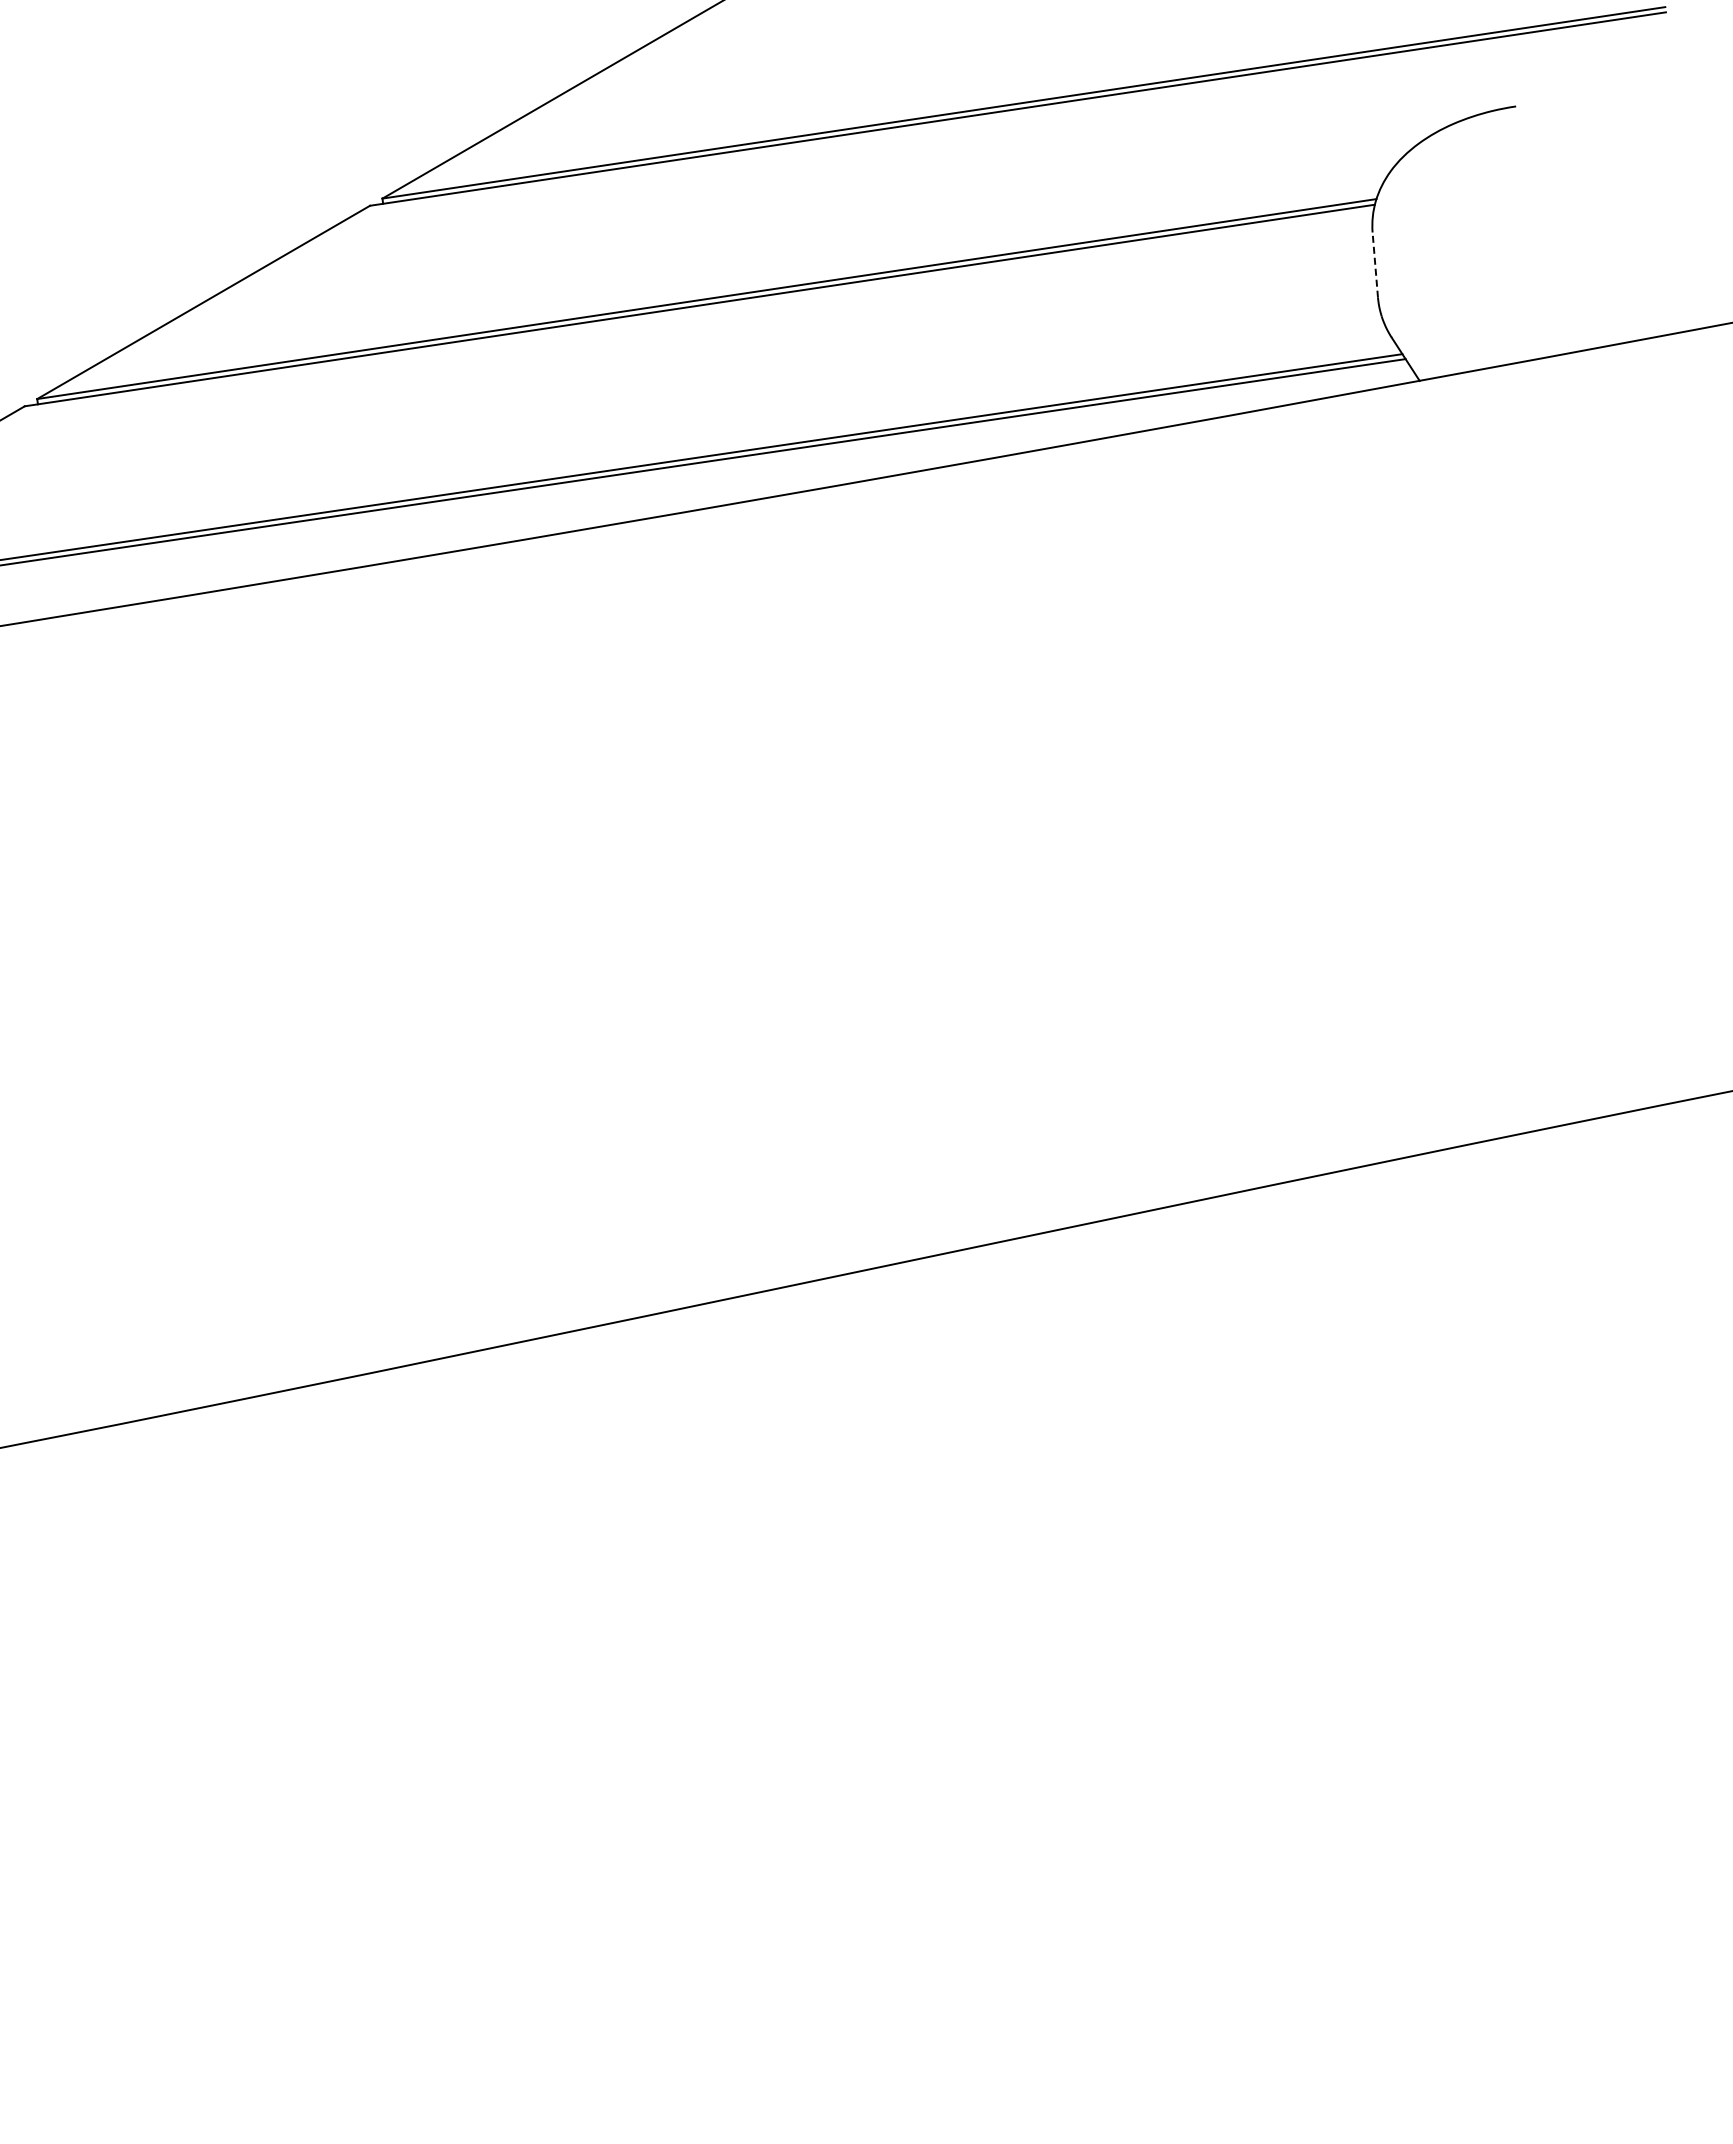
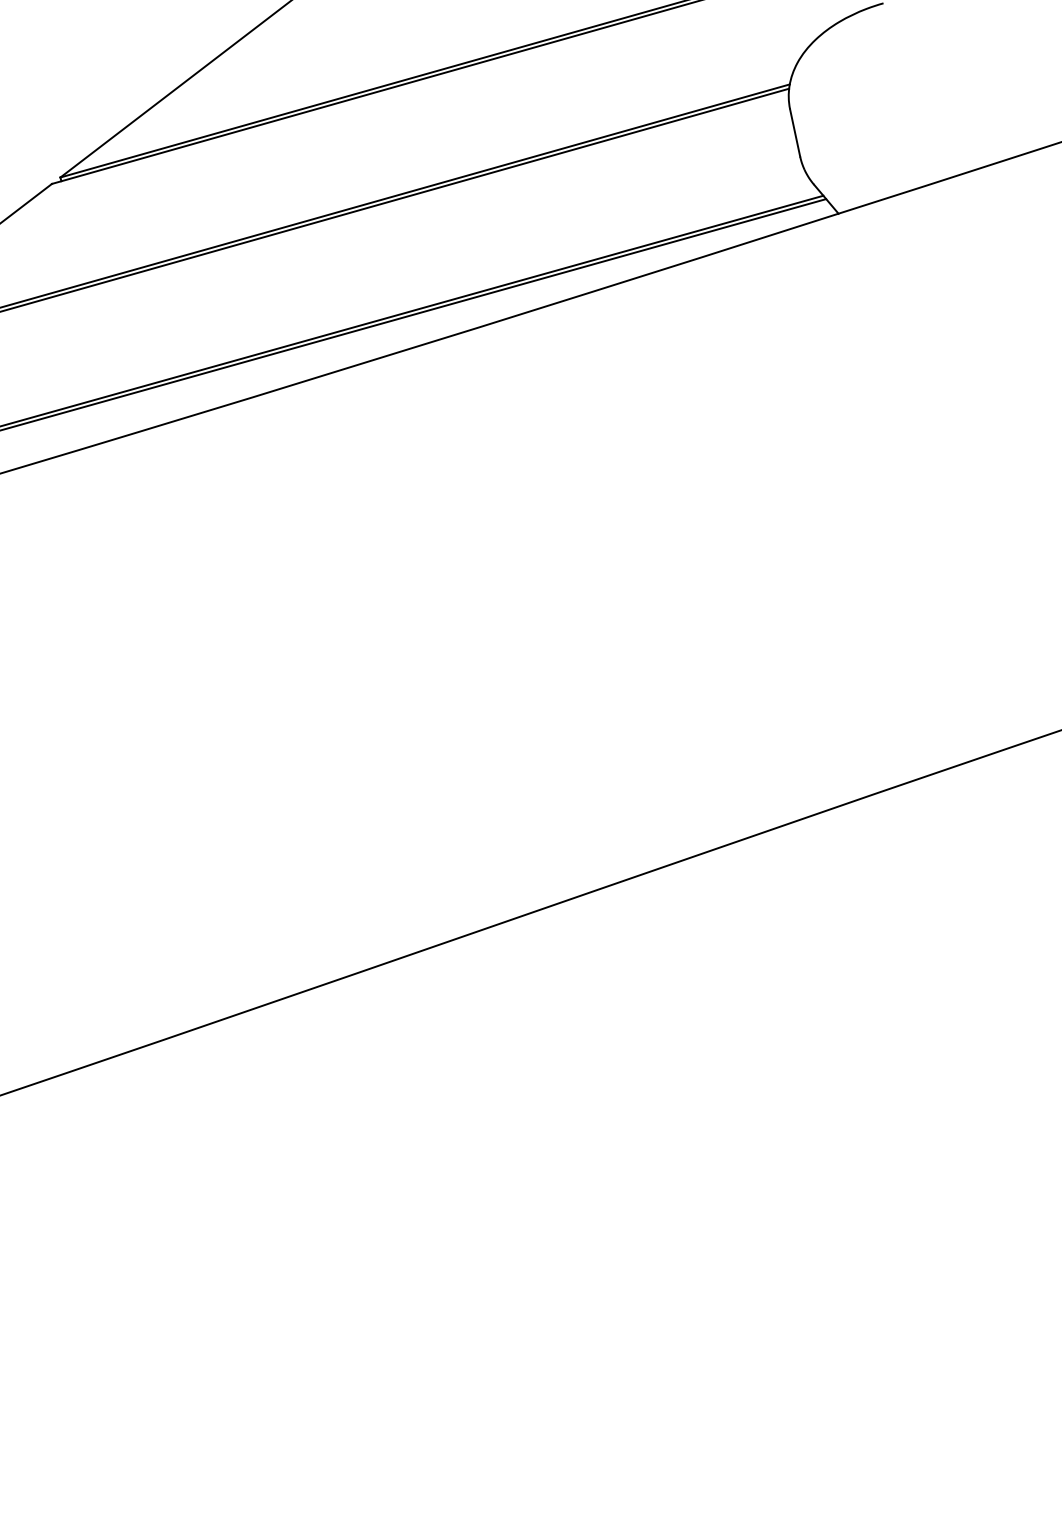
line: (1375, 265) -> (795, 133), dashed -> solid

